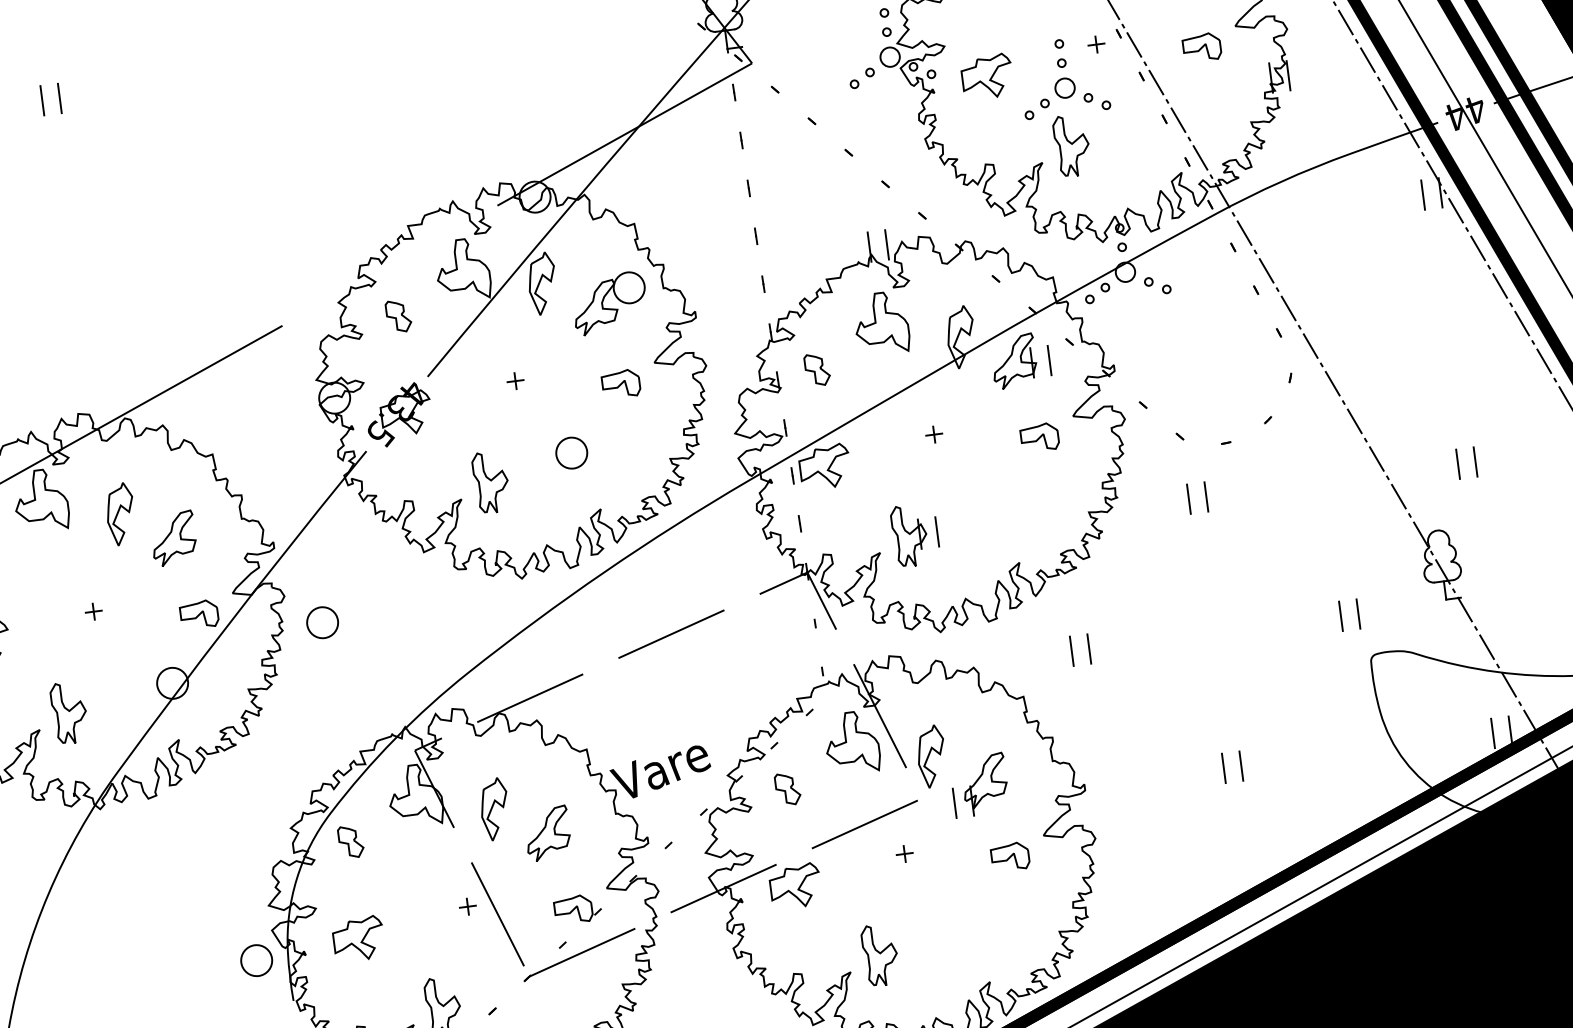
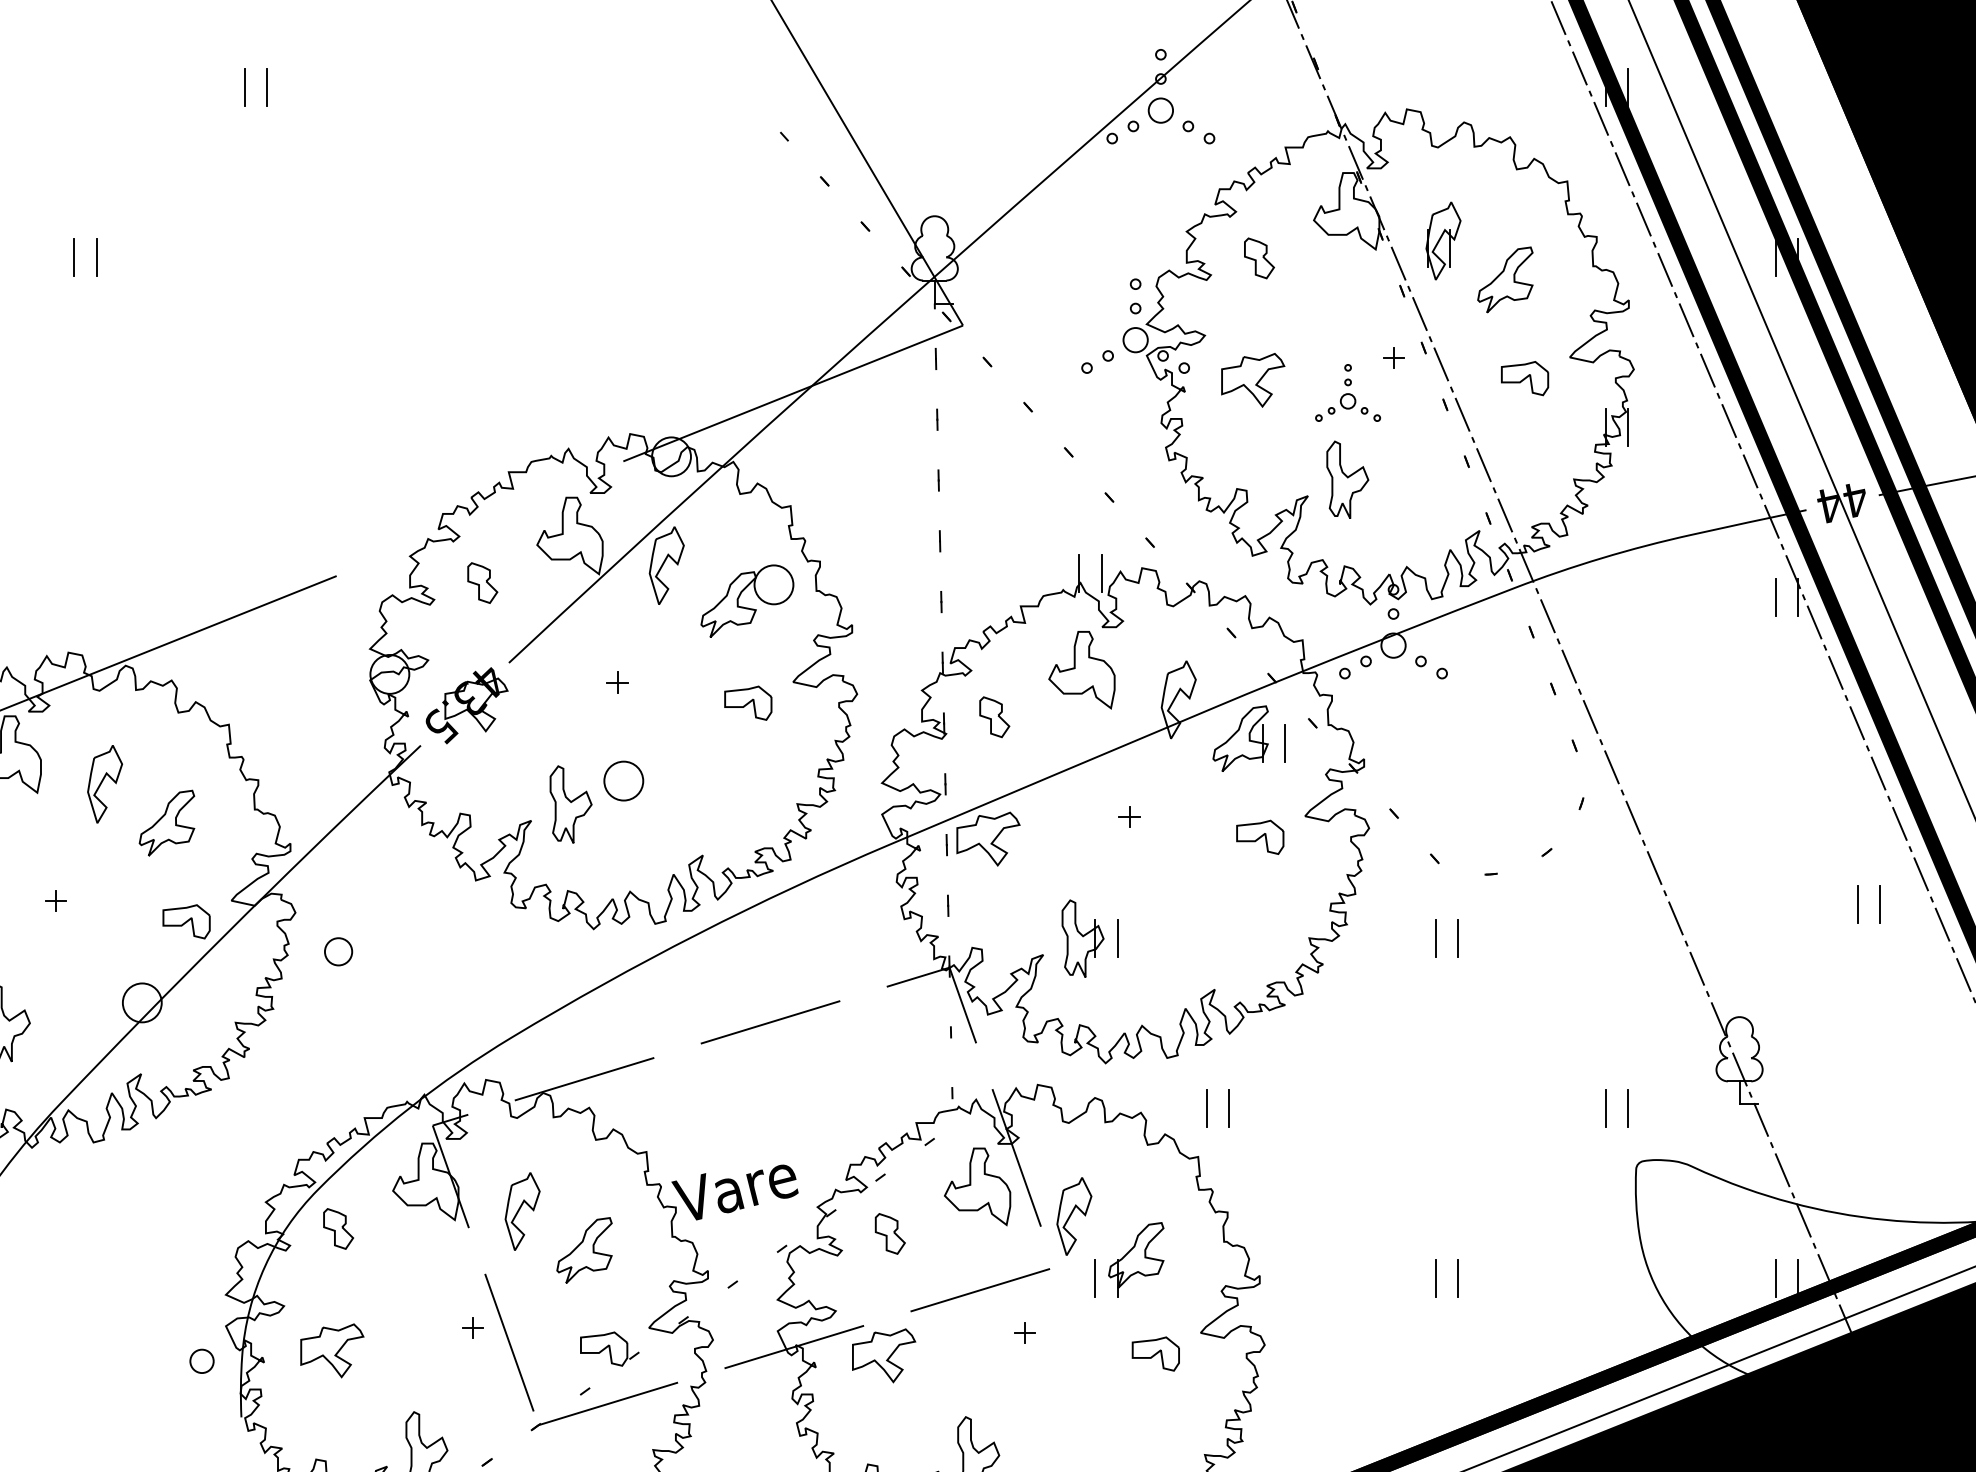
part: (1063, 76) -> (1347, 392), size x0.6
part: (571, 452) -> (623, 780), moved
part: (1458, 464) -> (1858, 904), moved
part: (322, 622) -> (338, 951), size x0.7
part: (1072, 651) -> (1207, 1108), moved
part: (256, 960) -> (201, 1361), size x0.6

